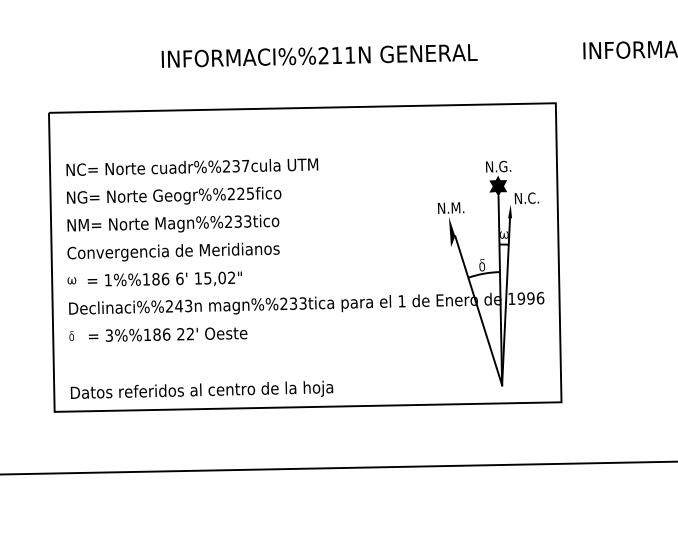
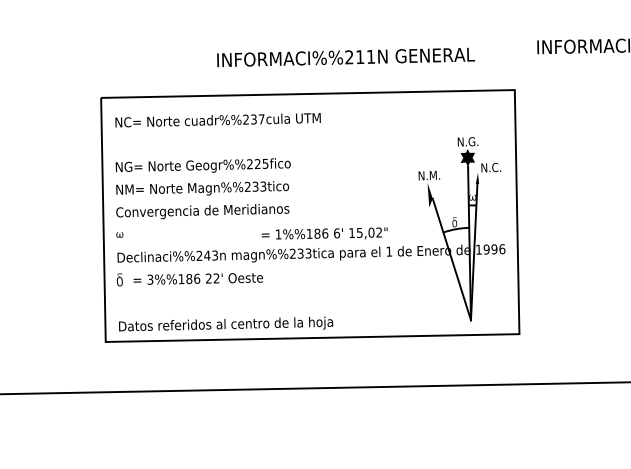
text: (318, 55) -> (345, 57), moved
text: (191, 167) -> (217, 120), moved
text: (164, 278) -> (324, 233), moved
part: (71, 336) -> (119, 280), size x1.6

